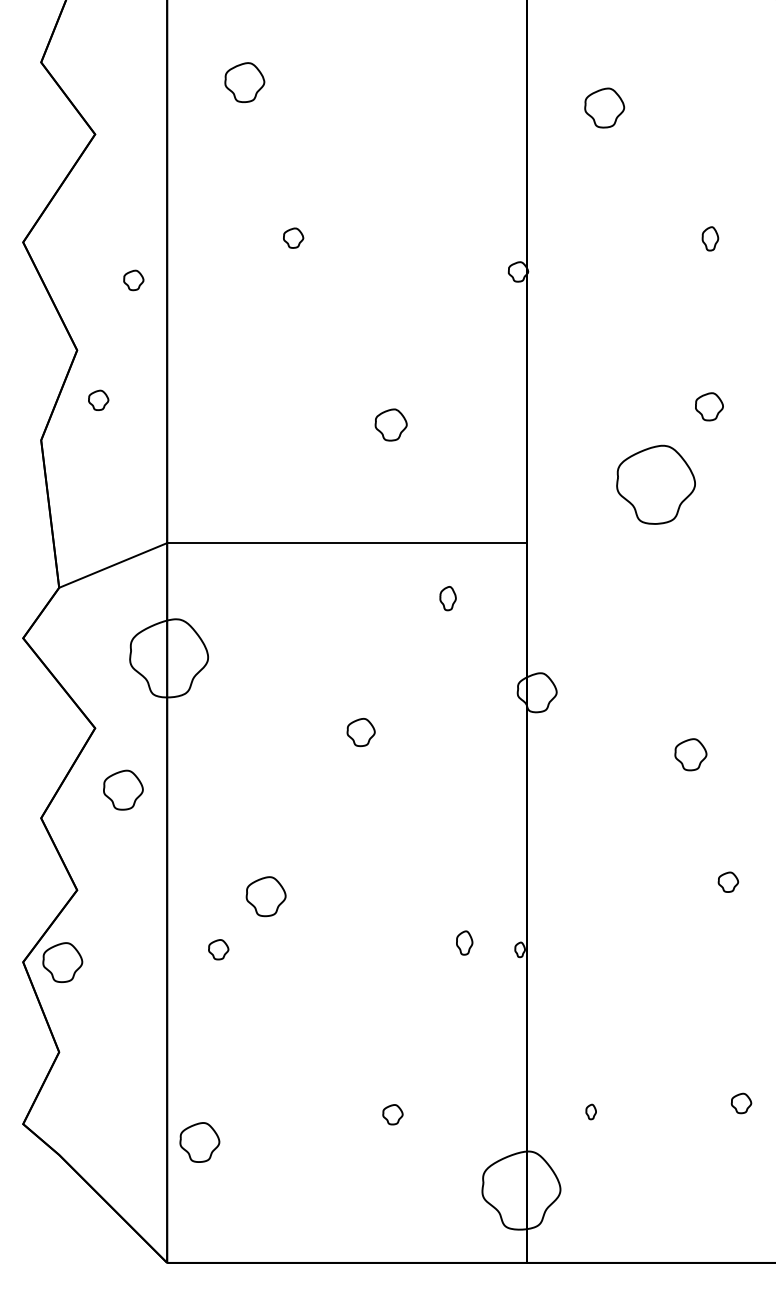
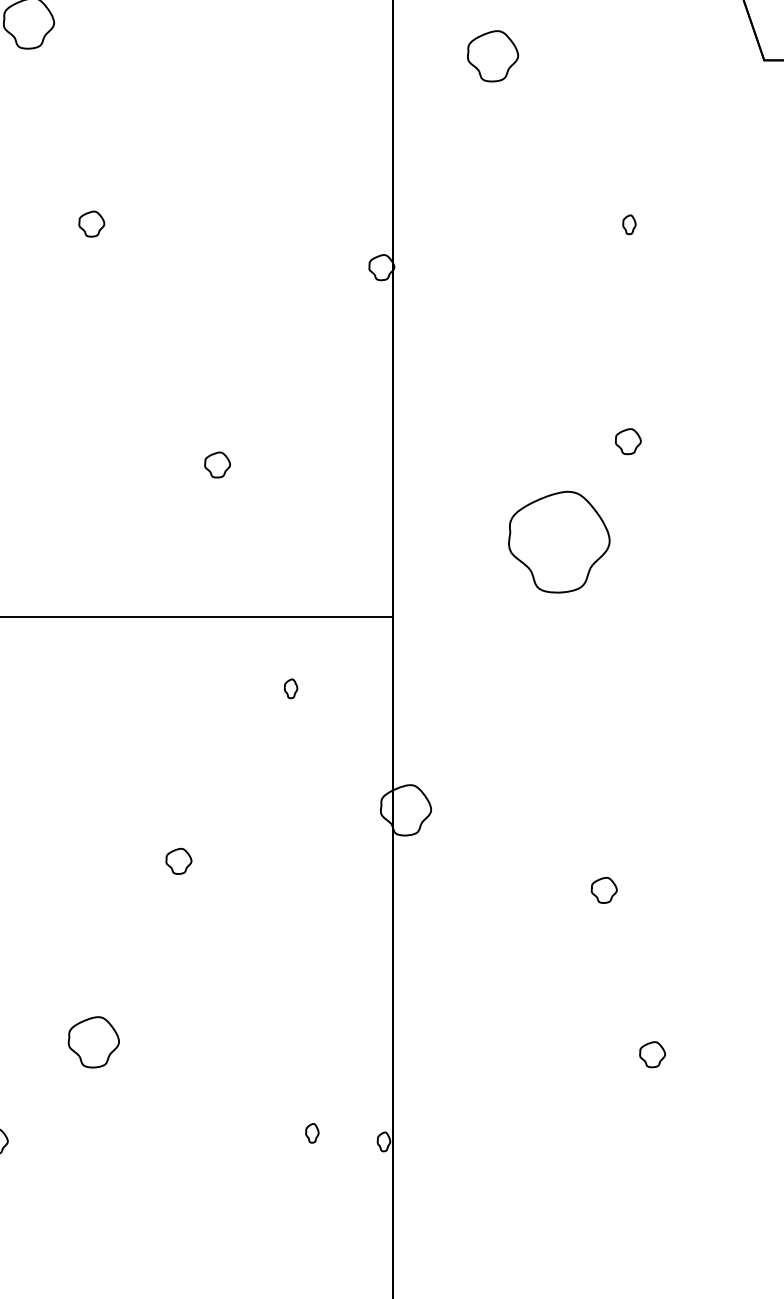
part: (710, 238) -> (629, 224), size x0.62
part: (709, 406) -> (628, 441), size x0.71
part: (390, 424) -> (216, 464), size x0.62
part: (447, 598) -> (290, 688), size x0.62
part: (360, 731) -> (178, 860), size x0.71
part: (690, 754) -> (603, 889), size x0.62
part: (265, 896) -> (93, 1042), moved
part: (464, 943) -> (312, 1133), size x0.62

